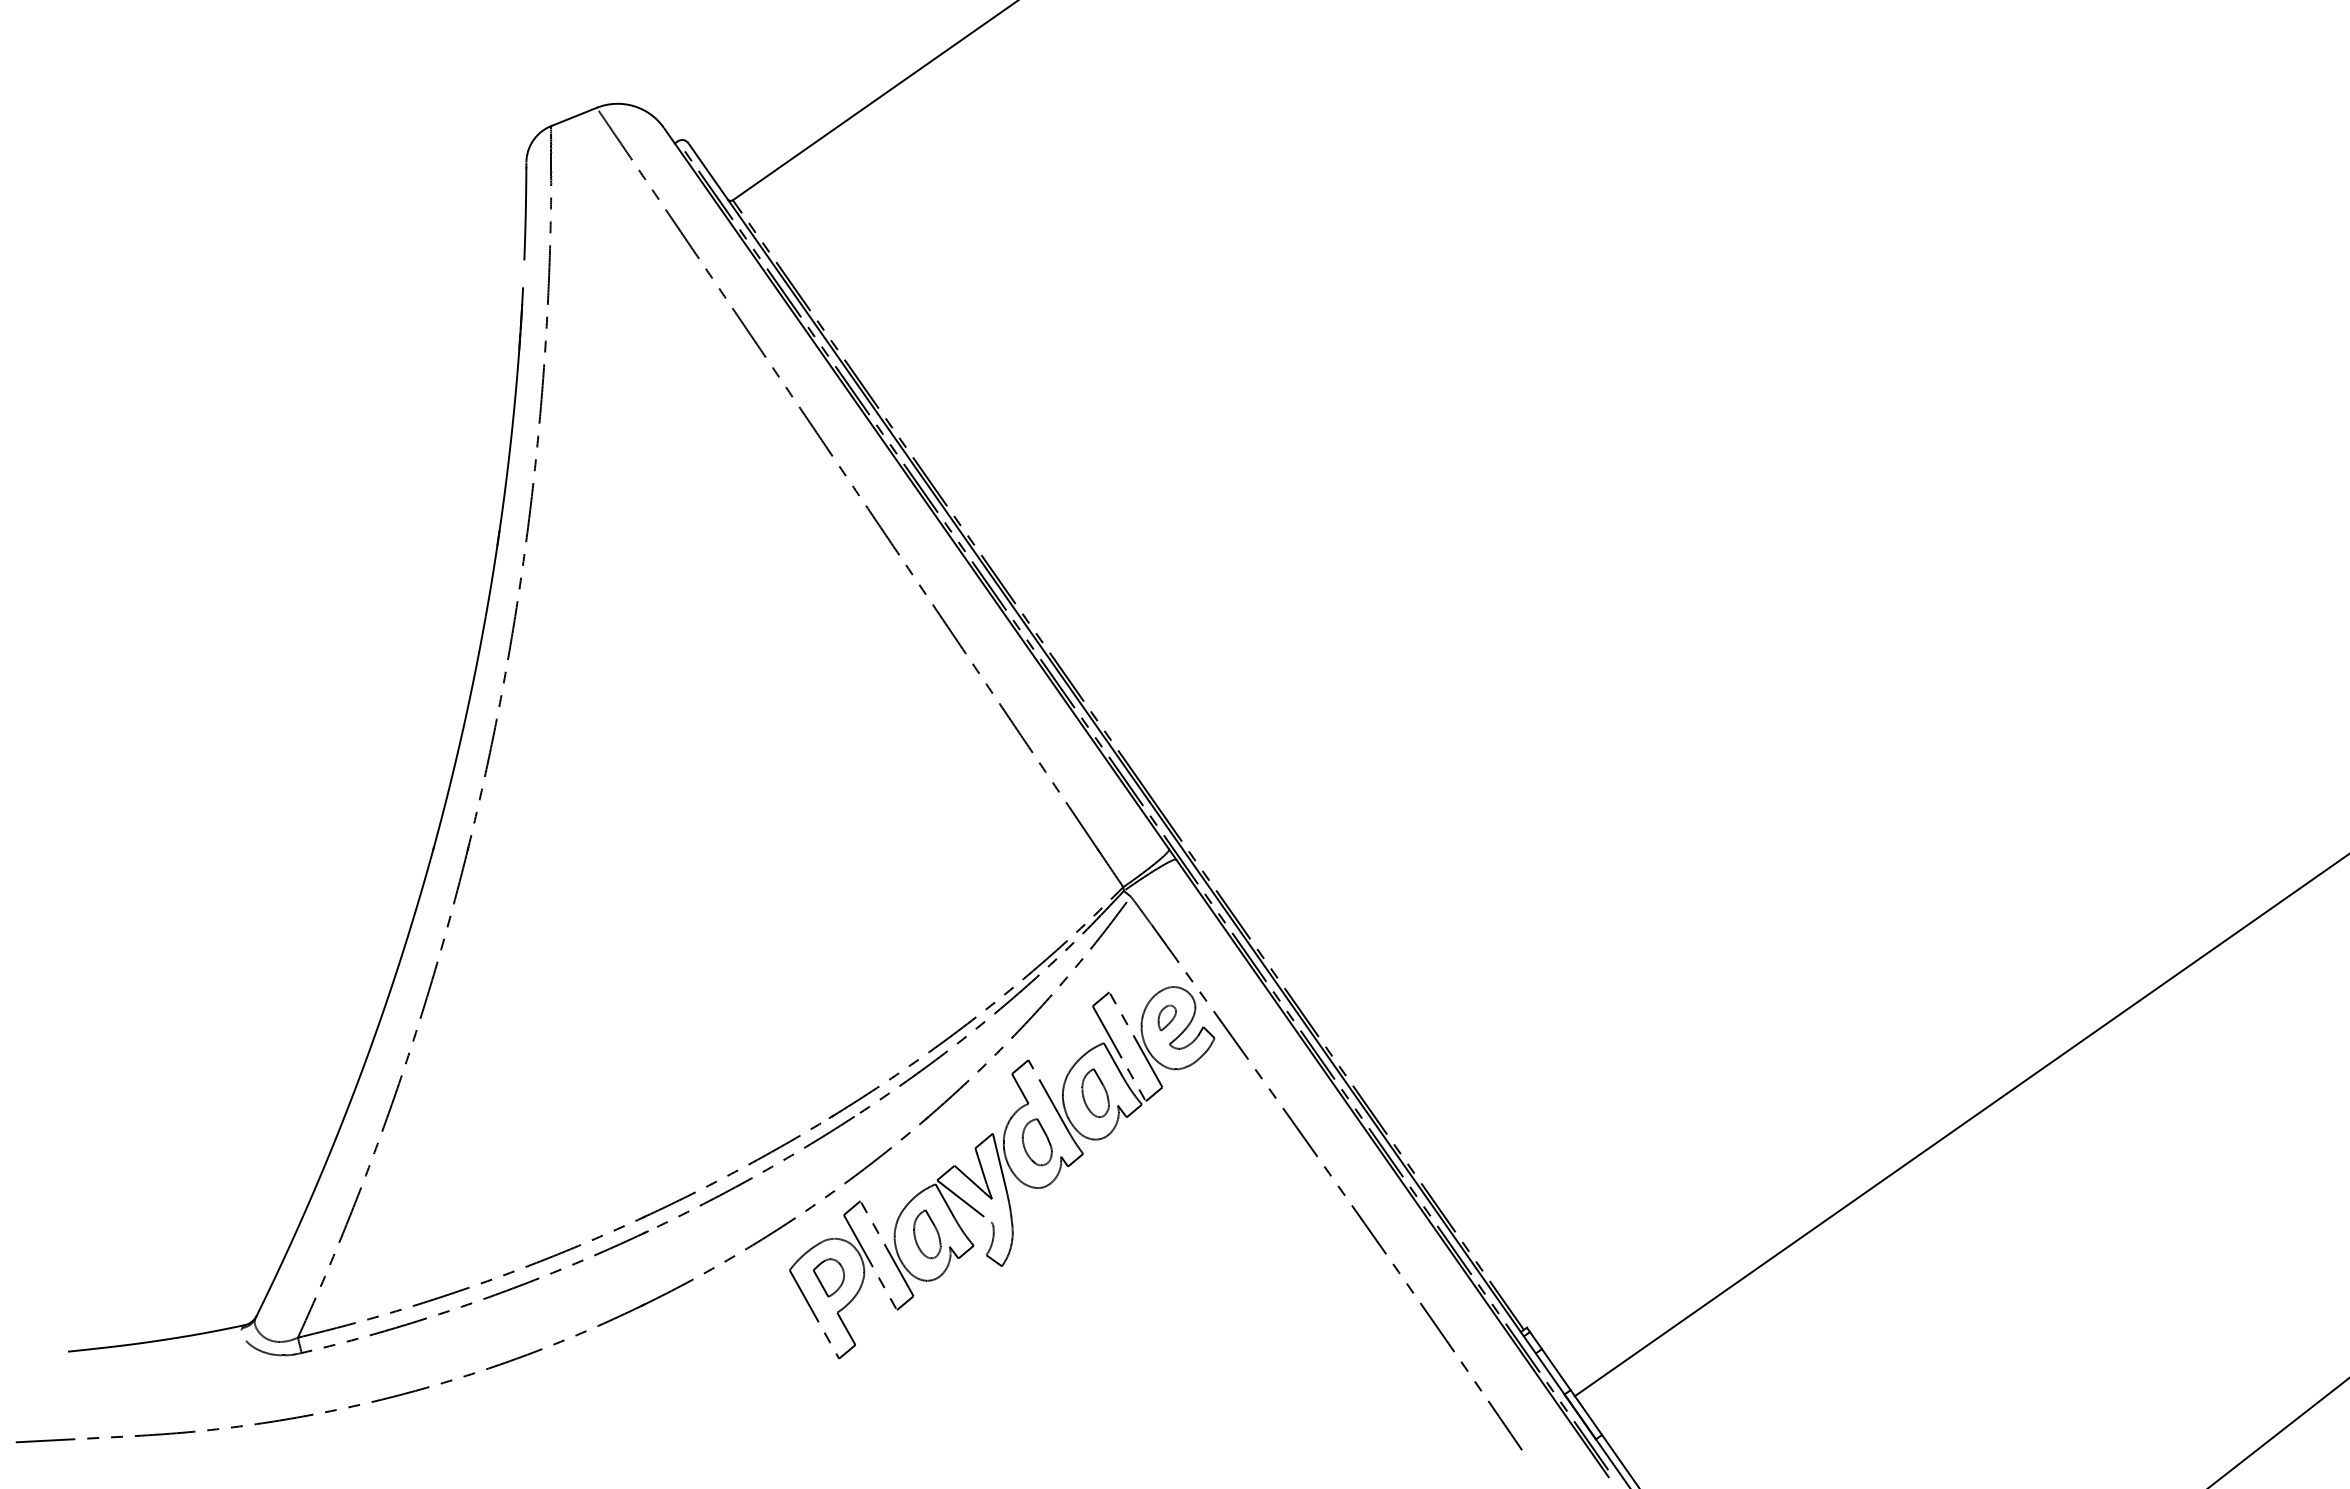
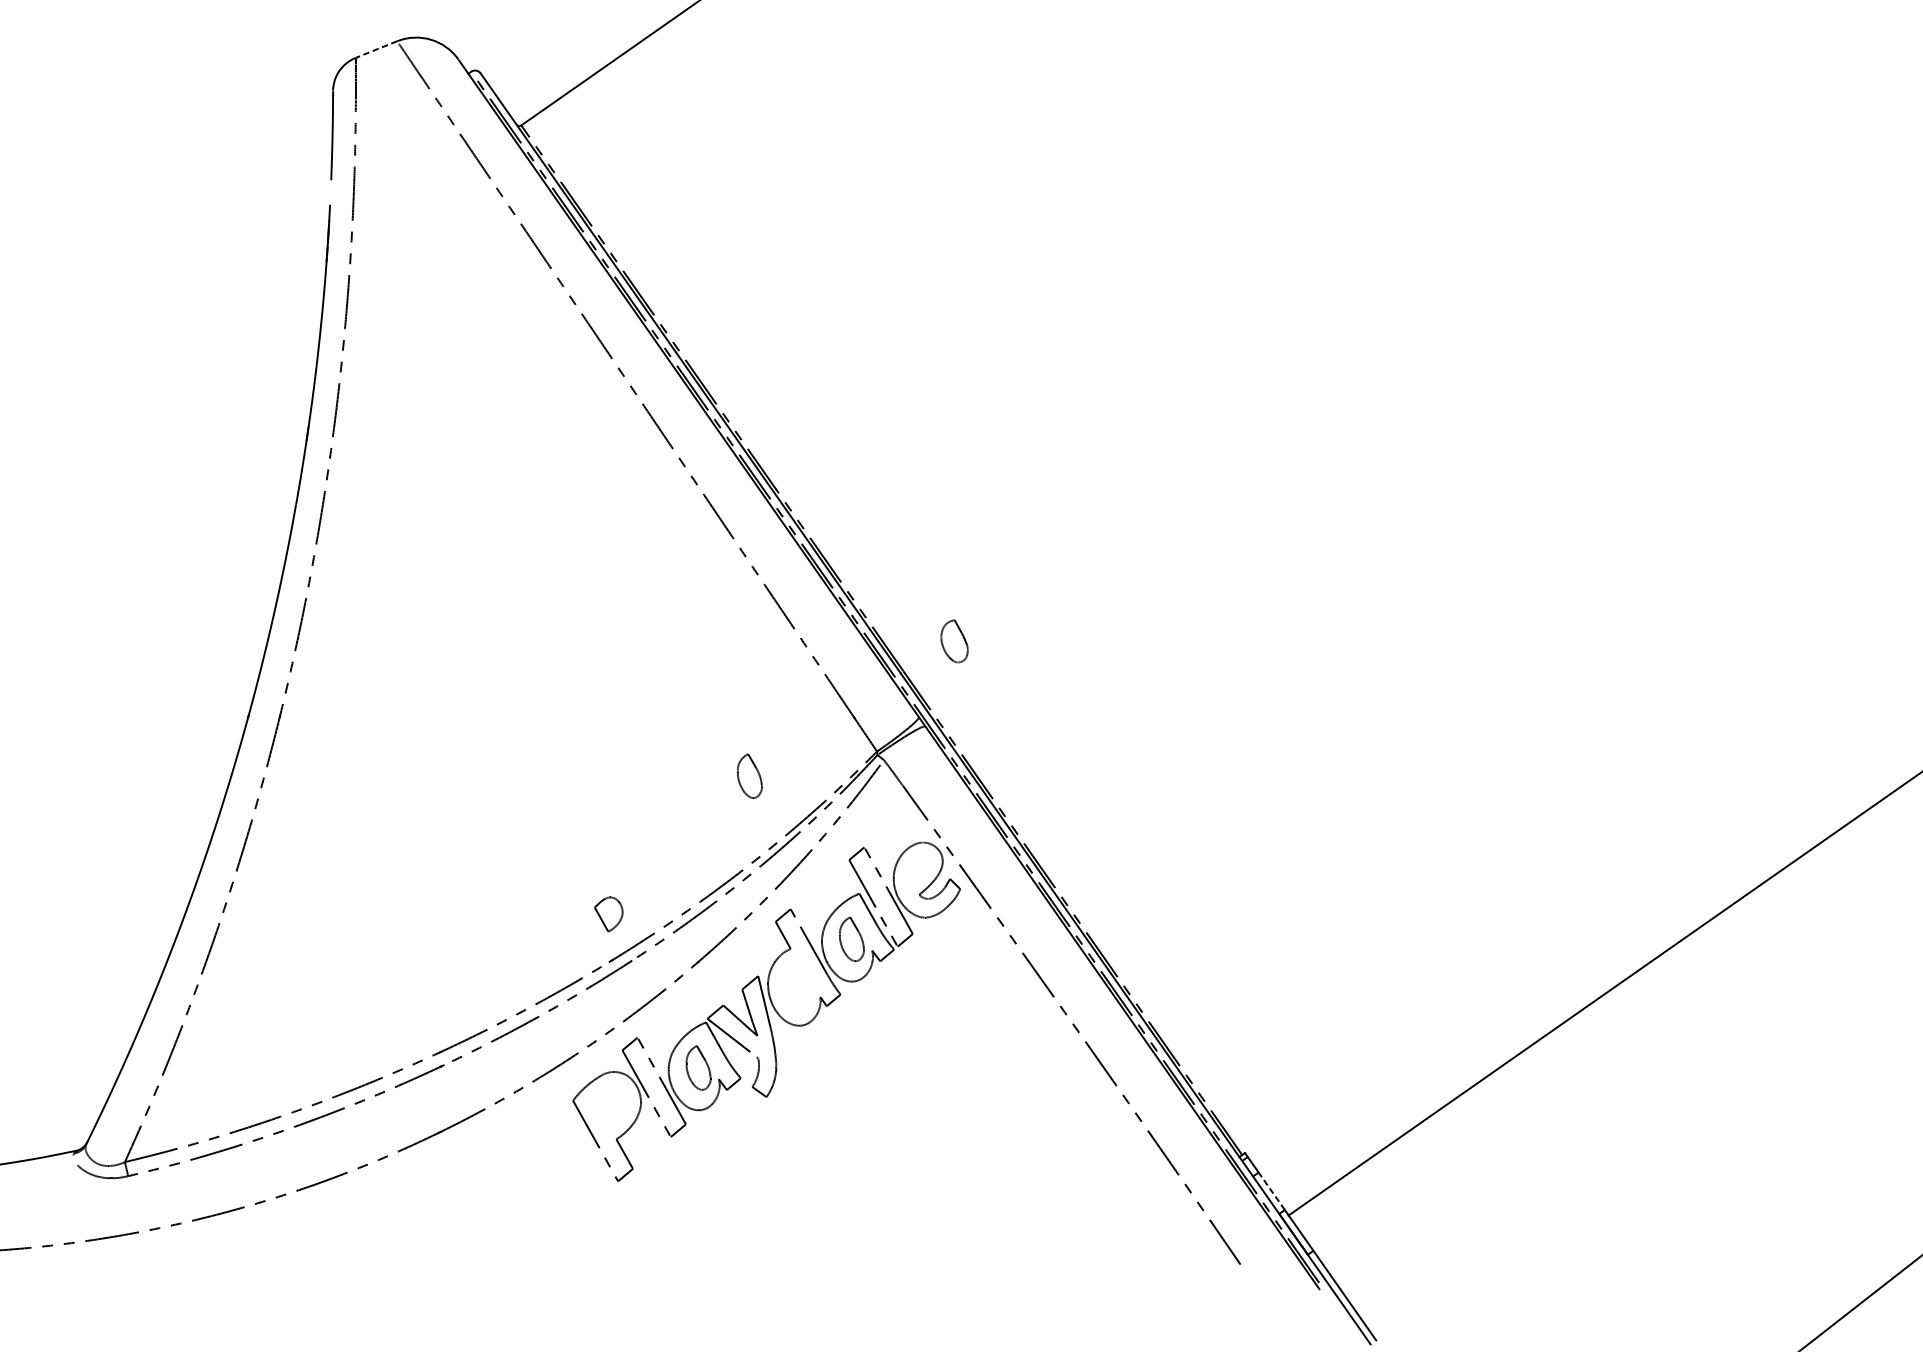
line: (573, 117) -> (376, 50), solid -> dashed
part: (983, 913) -> (749, 775), added
part: (1166, 1017) -> (916, 870), removed
part: (1036, 1142) -> (953, 641), moved
part: (828, 1277) -> (608, 914), moved
line: (1556, 1369) -> (1271, 1191), solid -> dashed

